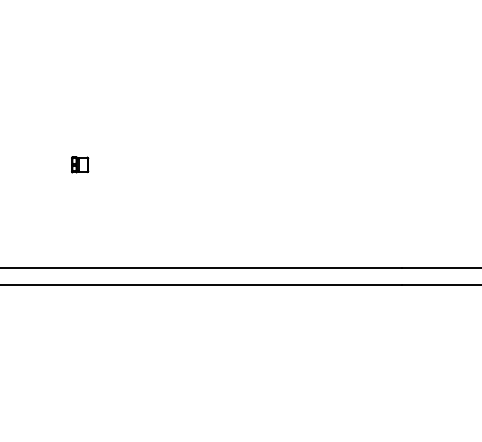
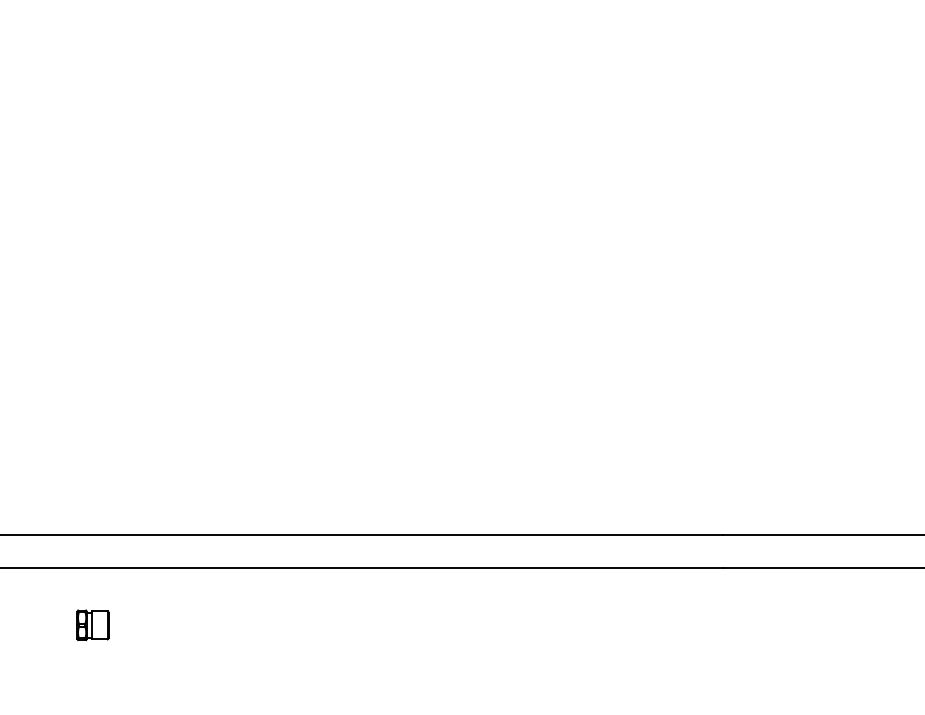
part: (80, 164) -> (93, 624), moved

